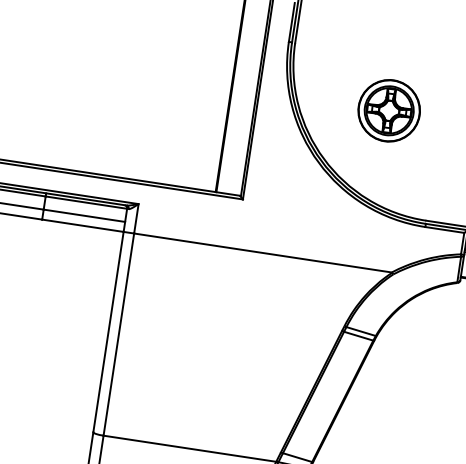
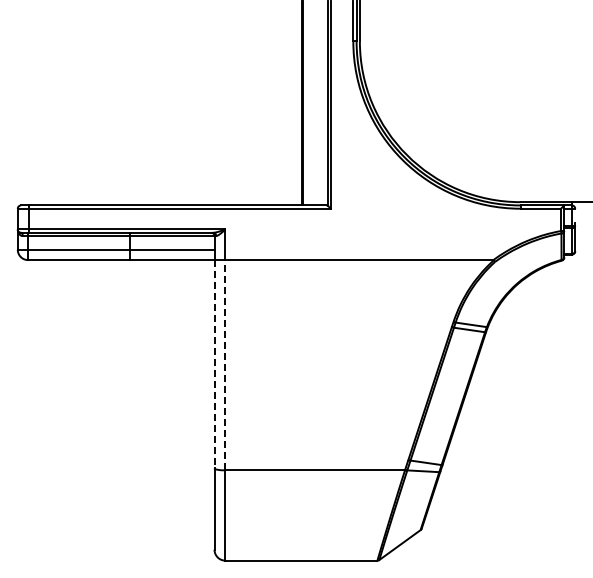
part: (388, 110) -> (465, 95), removed
line: (108, 332) -> (214, 364), solid -> dashed
line: (119, 333) -> (225, 364), solid -> dashed

